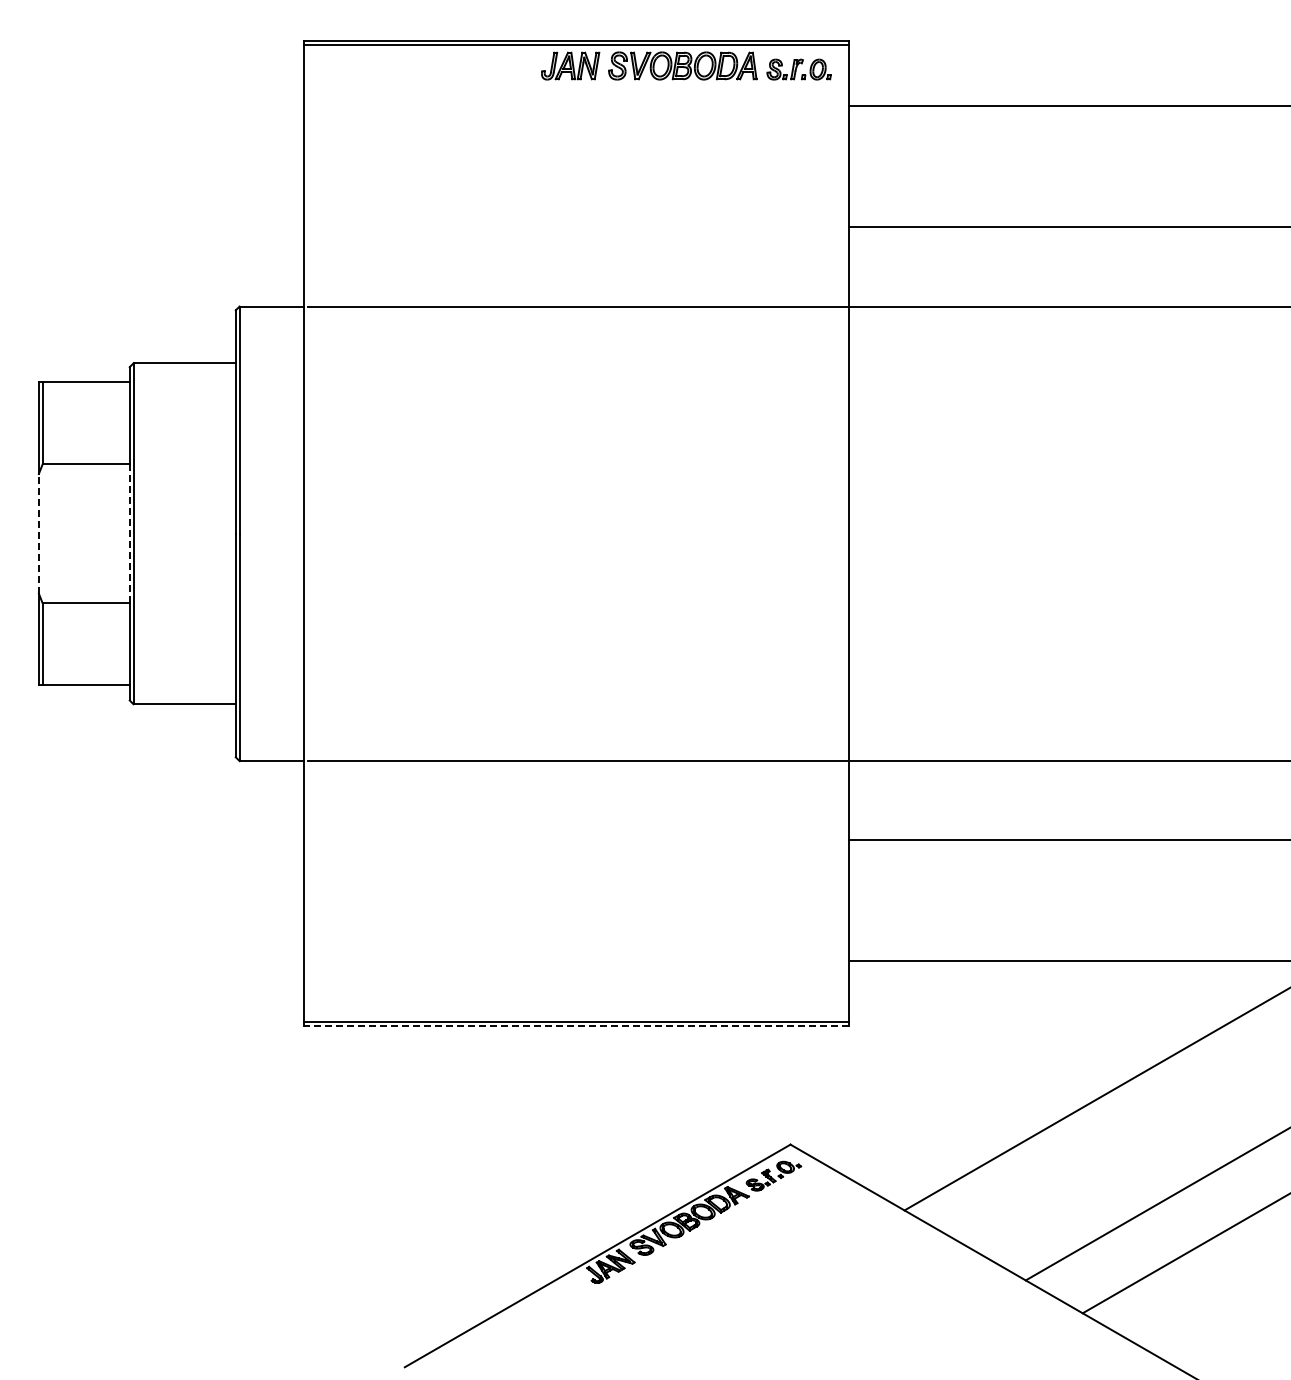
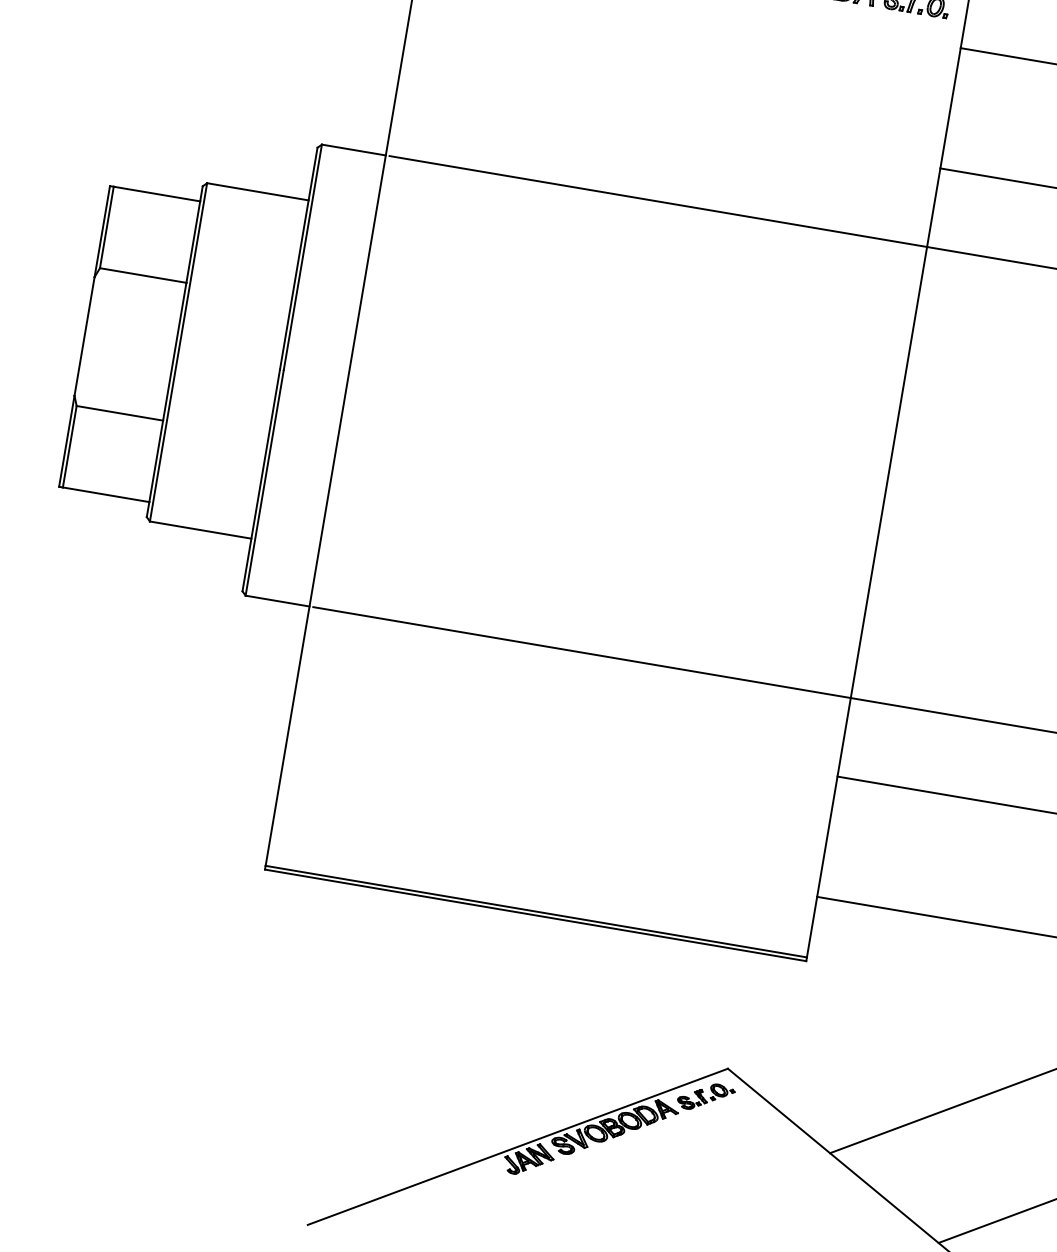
line: (38, 533) -> (84, 336), dashed -> solid
line: (129, 533) -> (174, 351), dashed -> solid
line: (576, 1026) -> (535, 915), dashed -> solid

